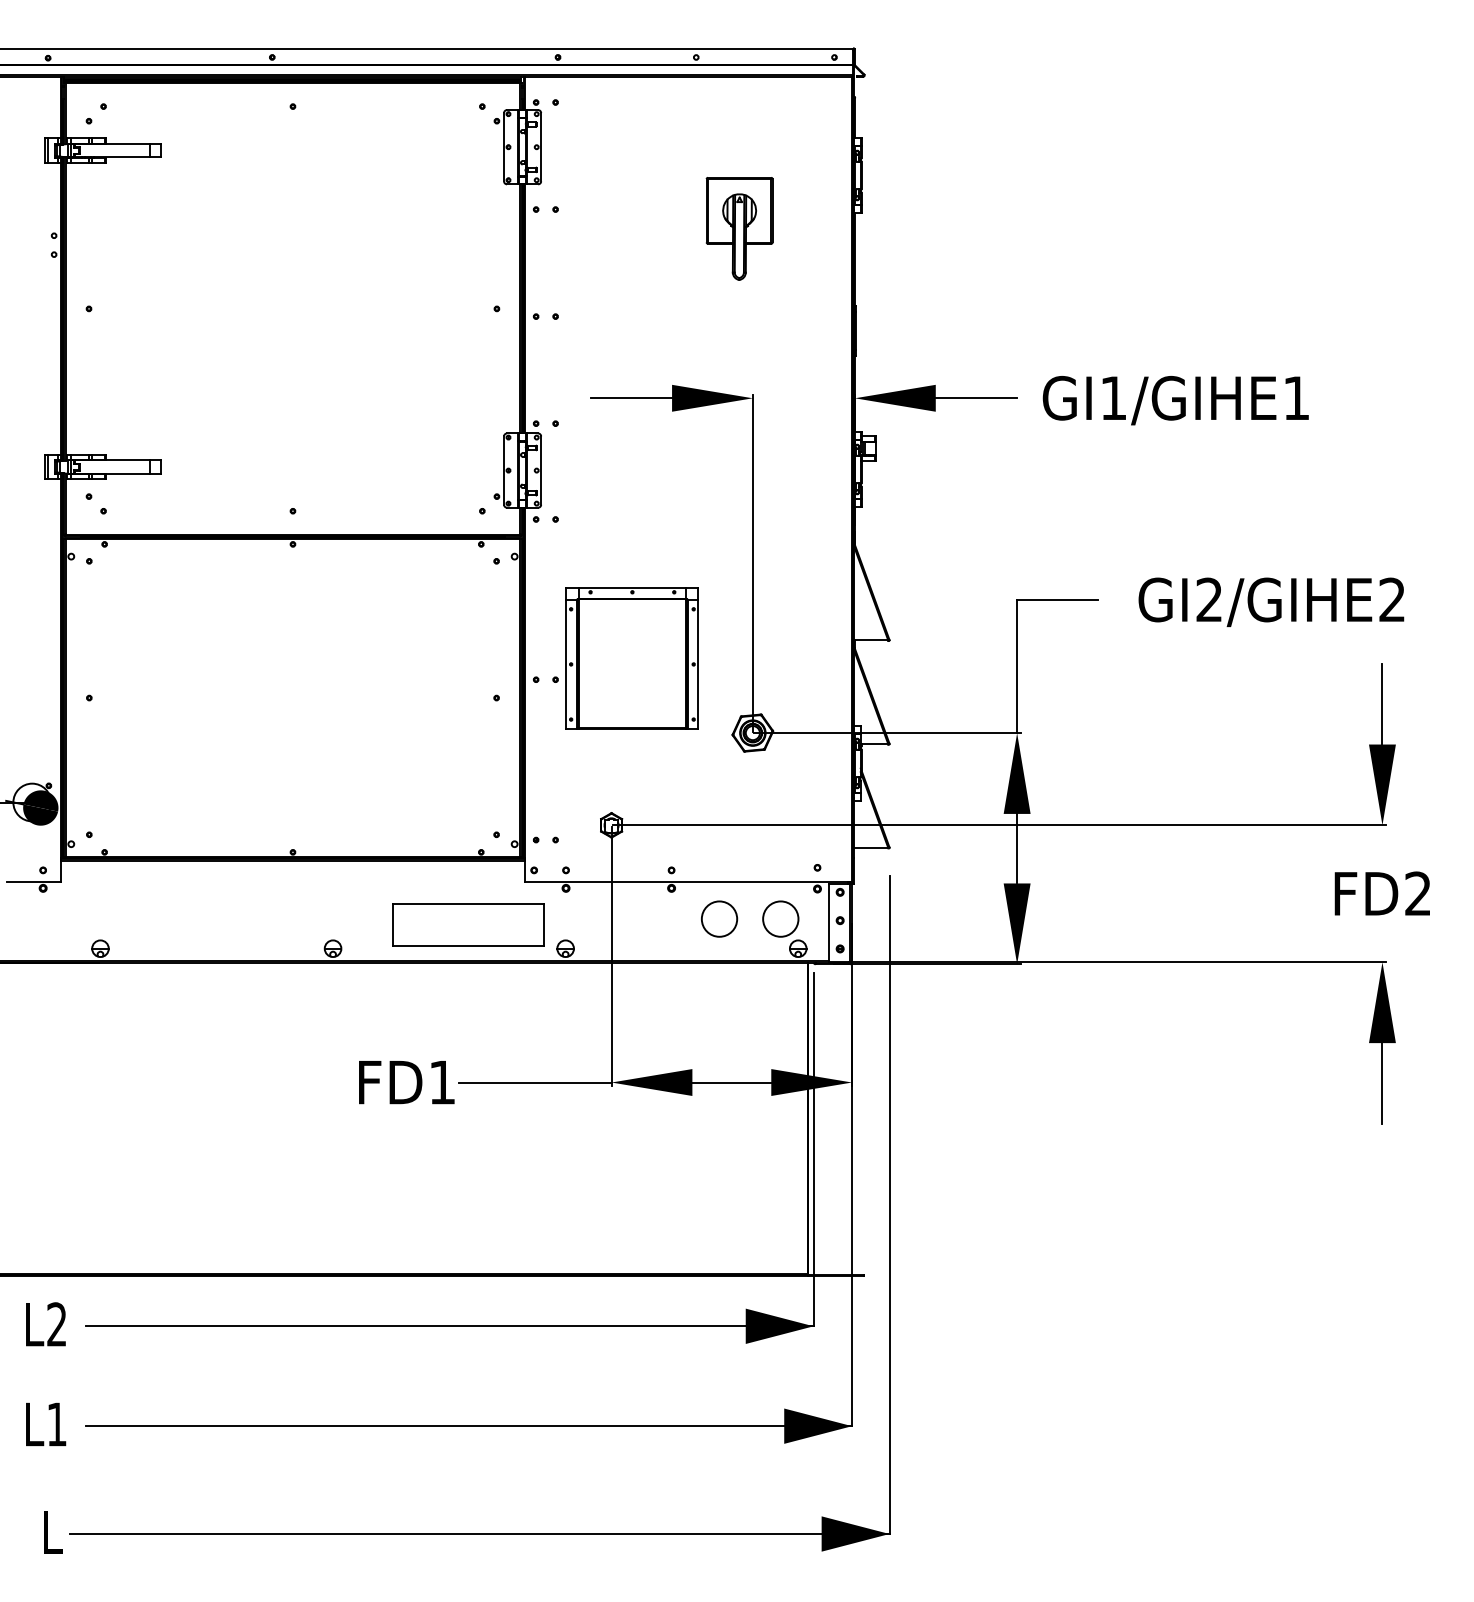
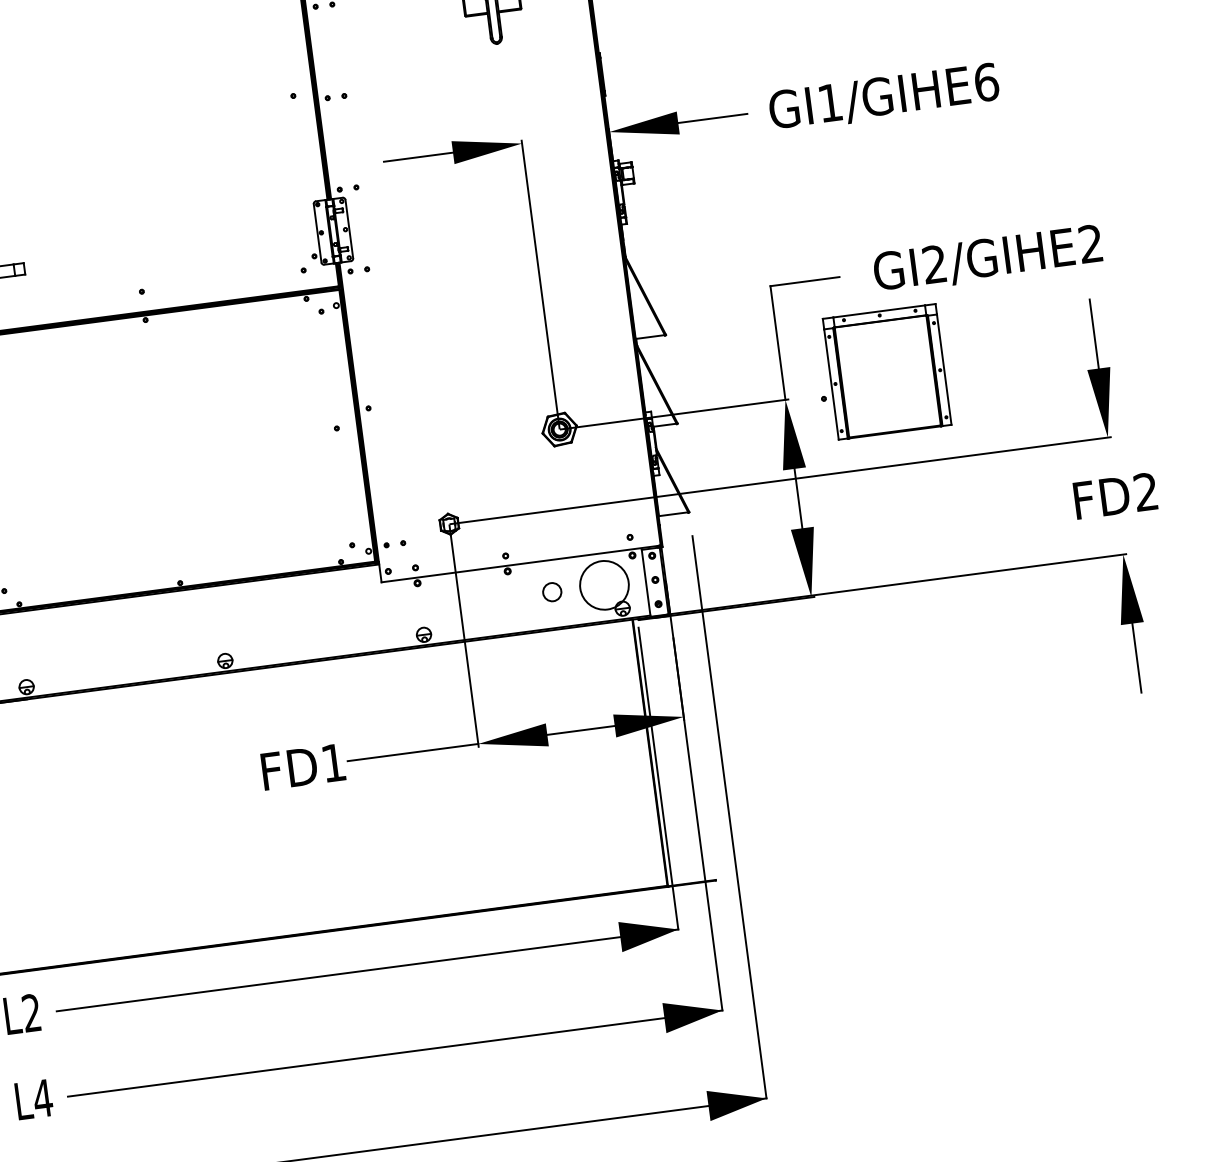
text: (1296, 398) -> (986, 82), GI1/GIHE1 -> GI1/GIHE6
part: (625, 658) -> (881, 372), moved
circle: (719, 918) -> (552, 591), size x0.6
circle: (780, 918) -> (604, 584), size x1.6
part: (468, 924) -> (338, 625), removed
text: (56, 1424) -> (42, 1098), L1 -> L4

